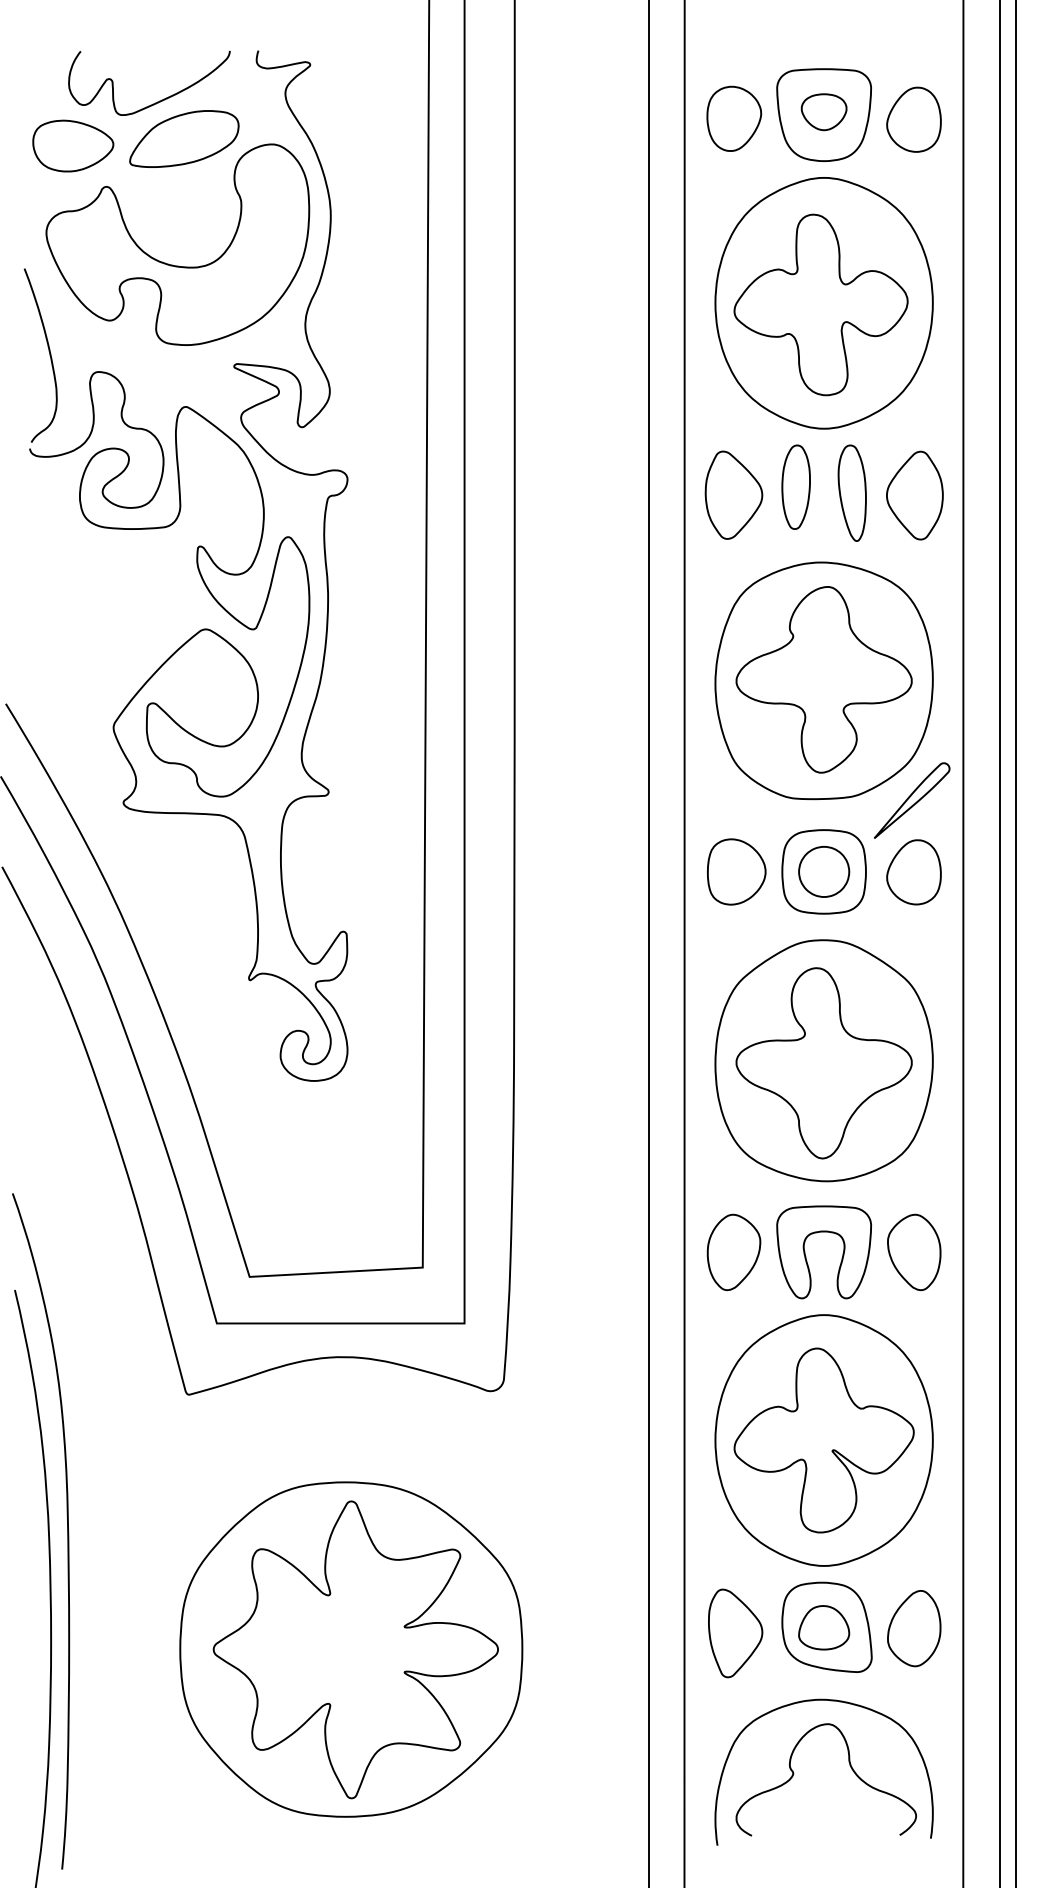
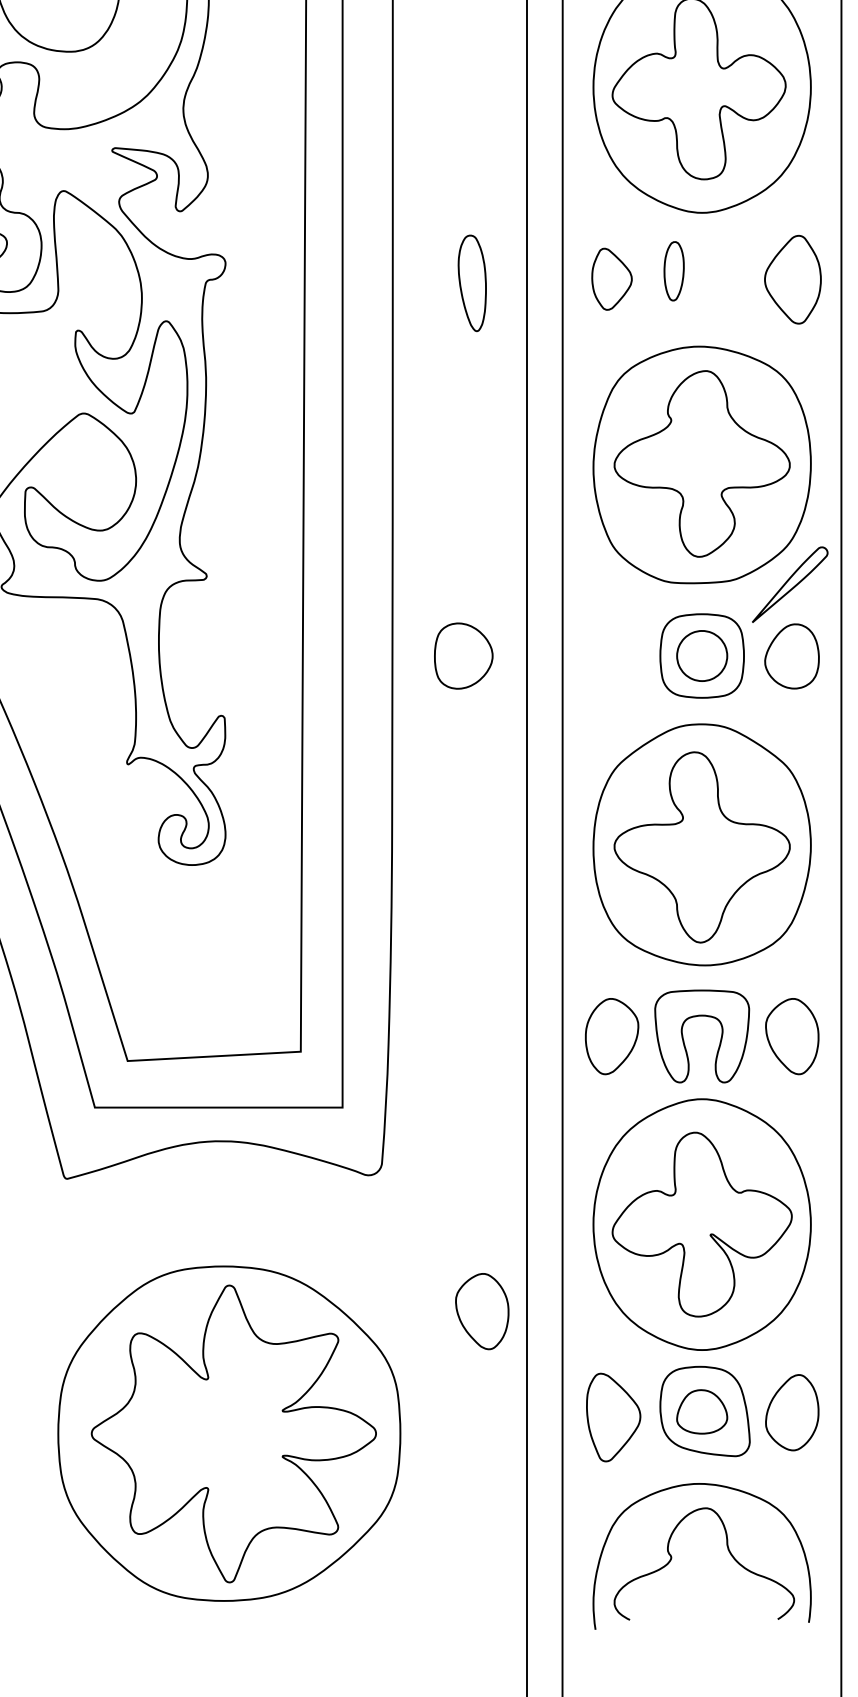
part: (795, 486) -> (673, 270), size x0.7
part: (851, 492) -> (471, 282), moved
part: (733, 494) -> (611, 278), size x0.7
part: (736, 871) -> (463, 655), moved
part: (604, 1527) -> (482, 1311), added

